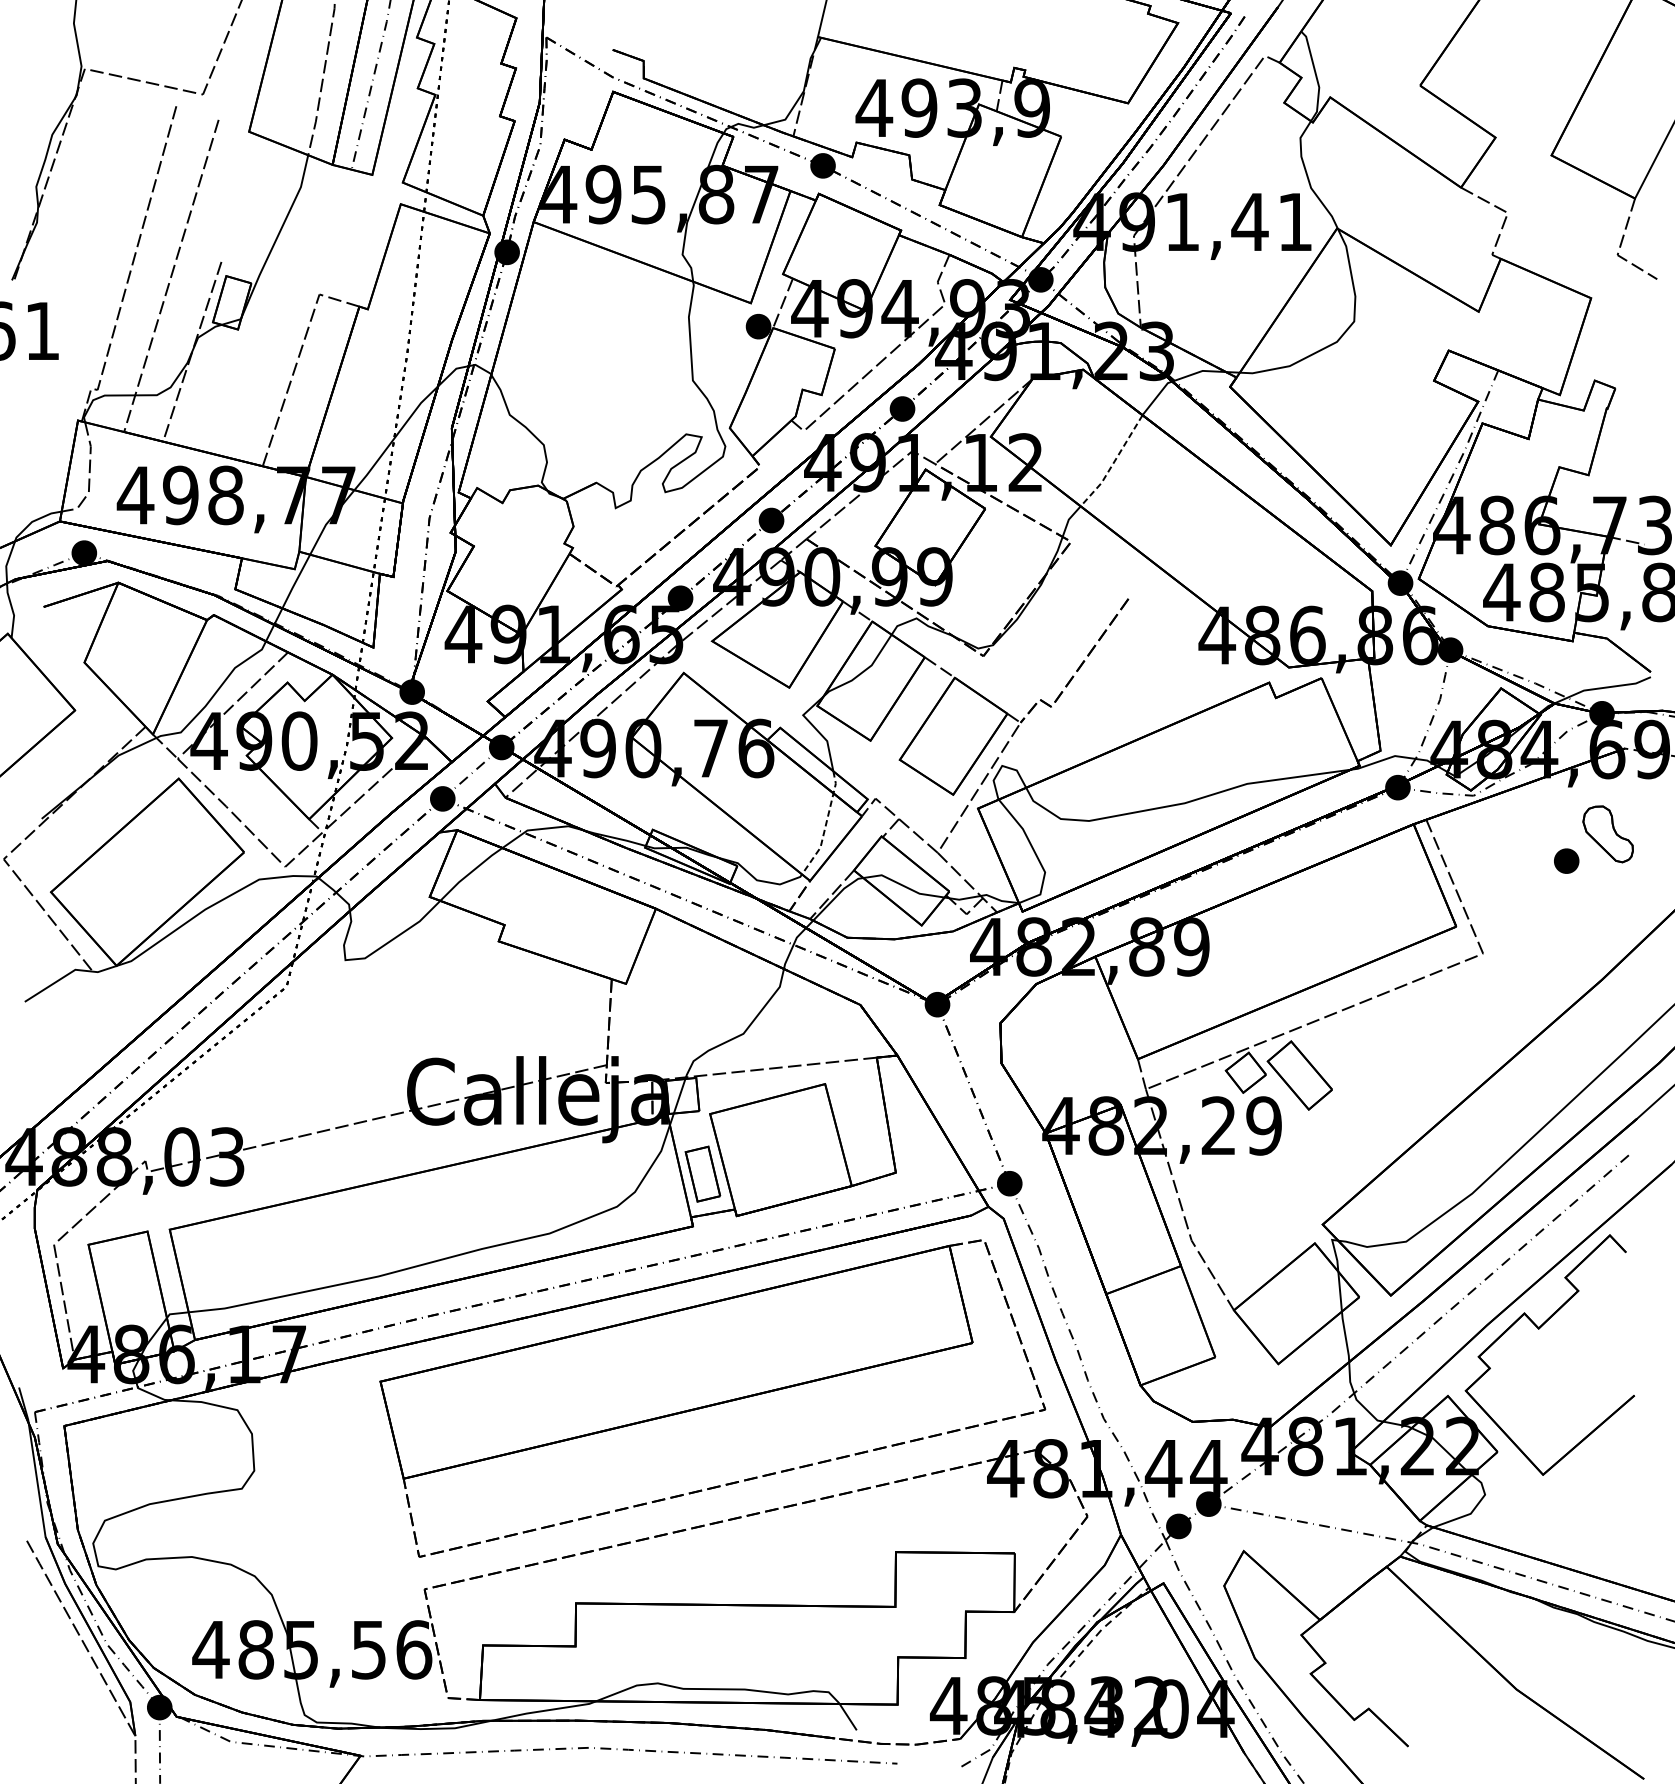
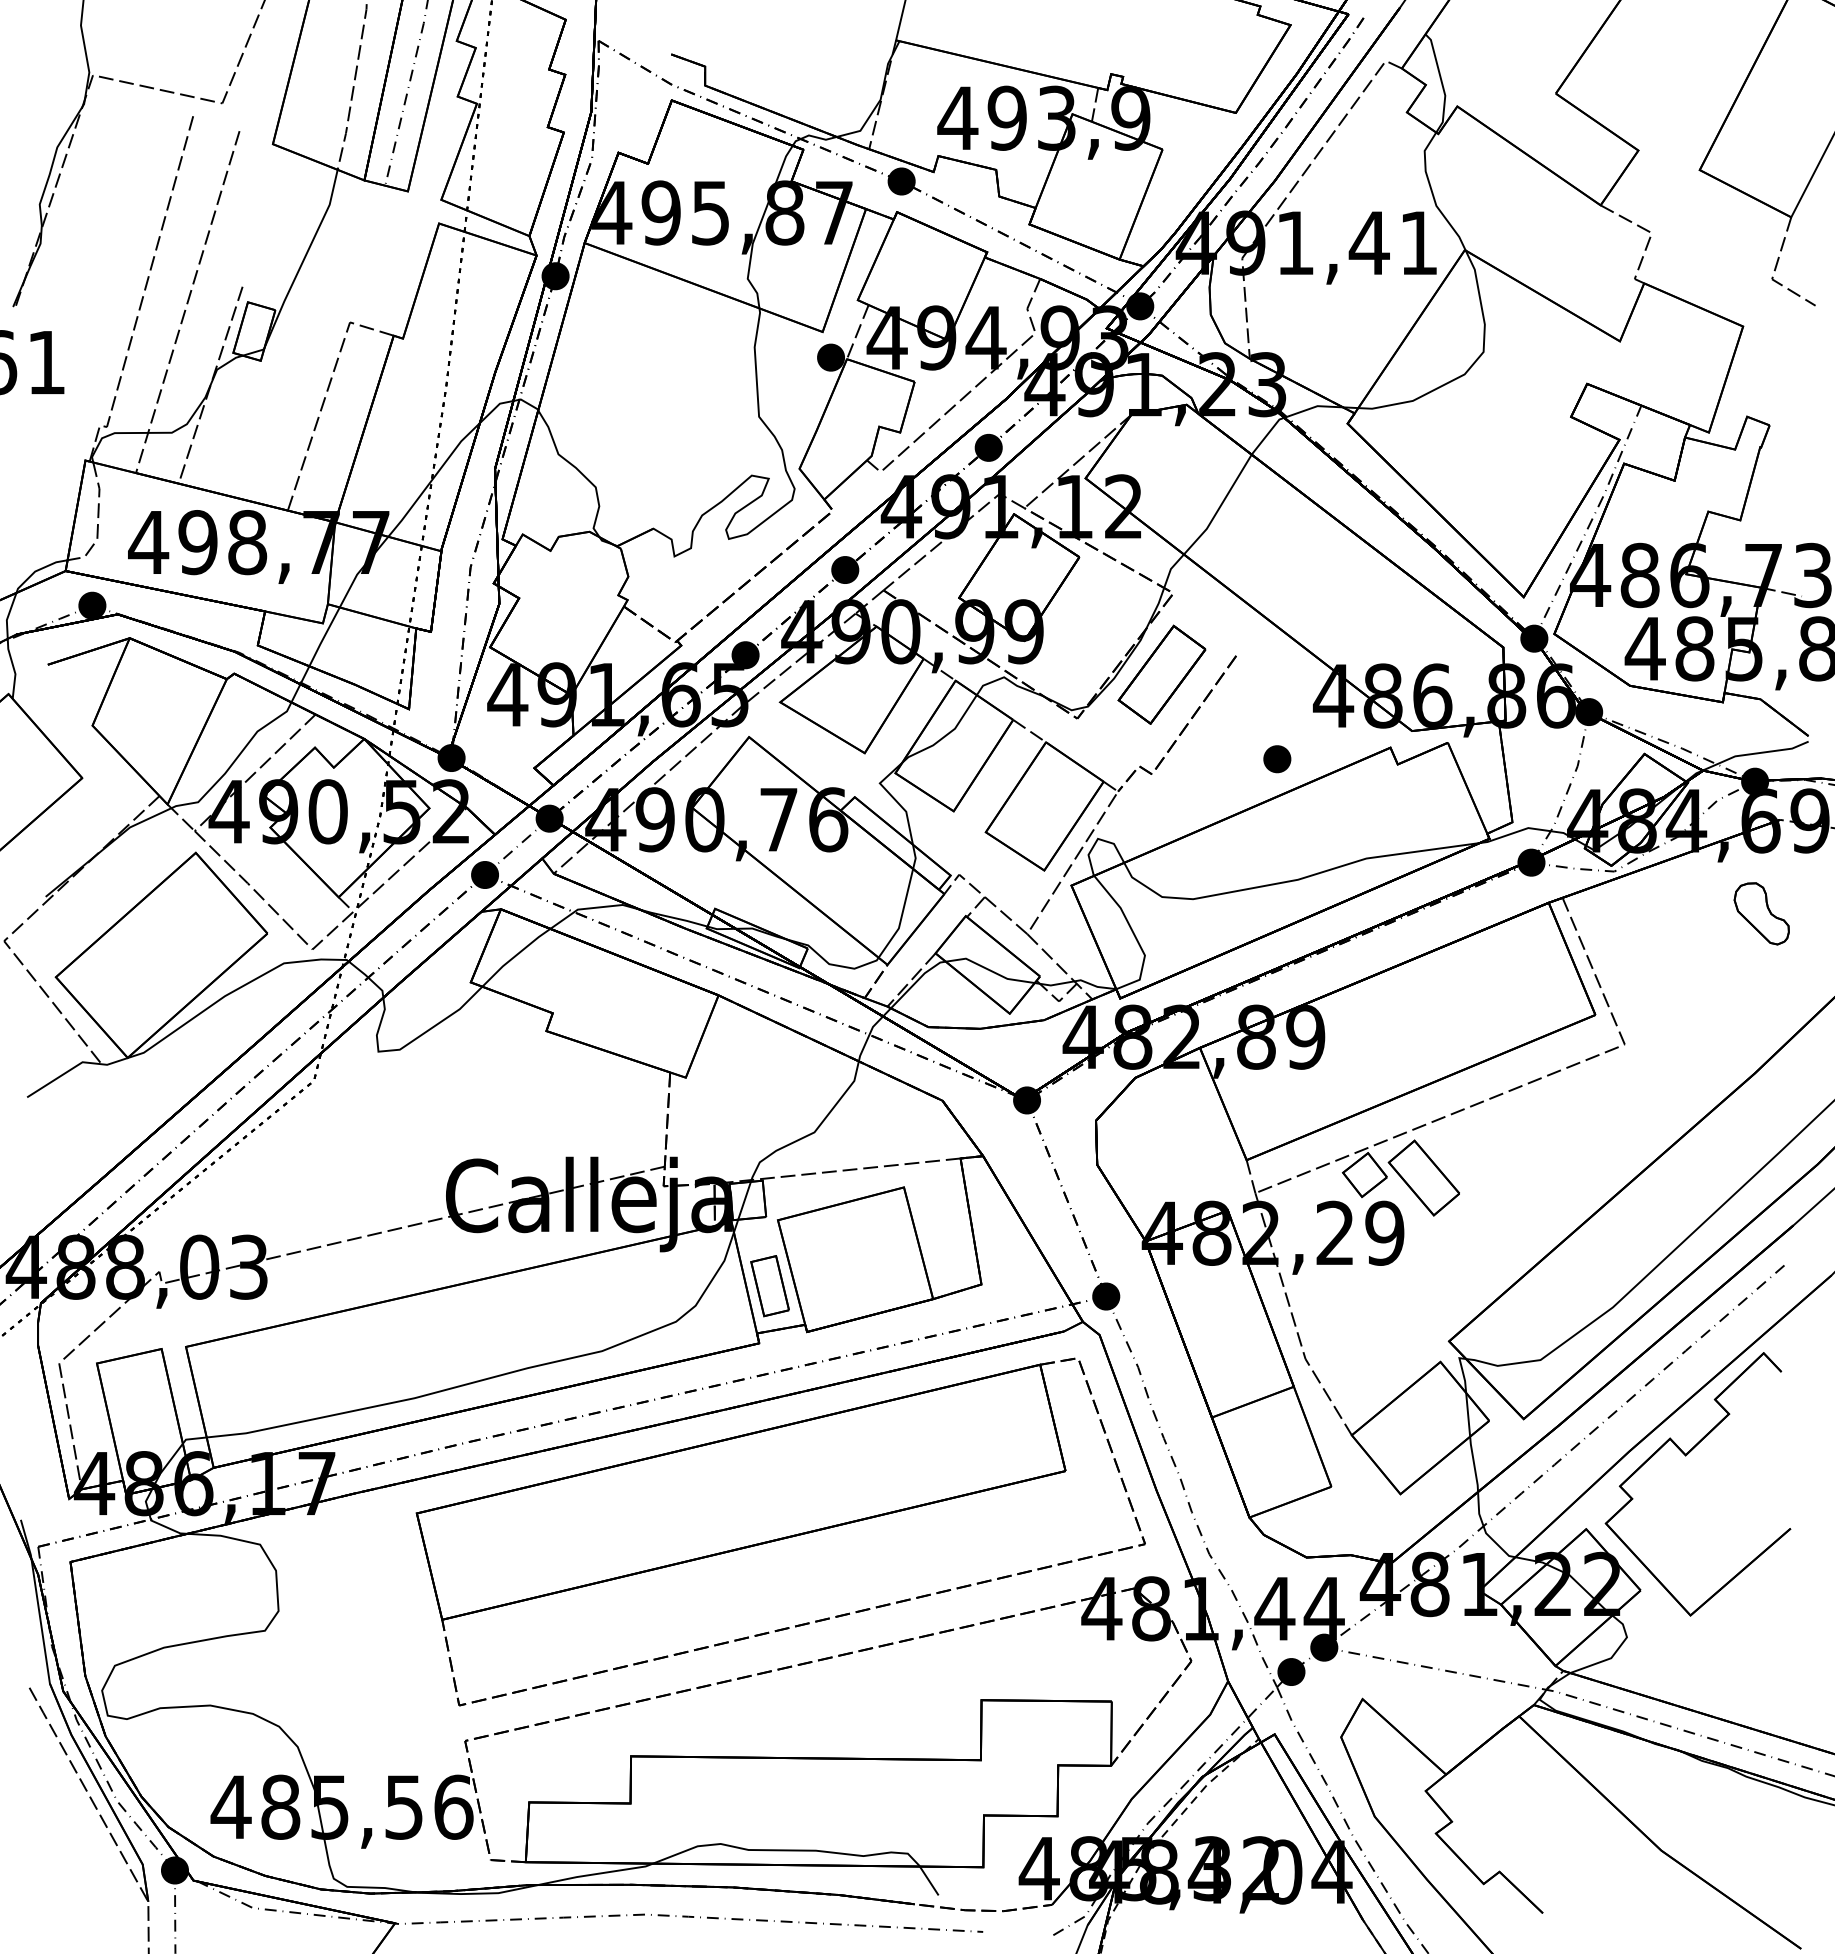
line: (1113, 463) -> (1219, 507), dashed -> solid
part: (1060, 615) -> (1161, 674), added
line: (825, 825) -> (904, 904), dashed -> solid
part: (1566, 861) -> (1277, 759), moved

